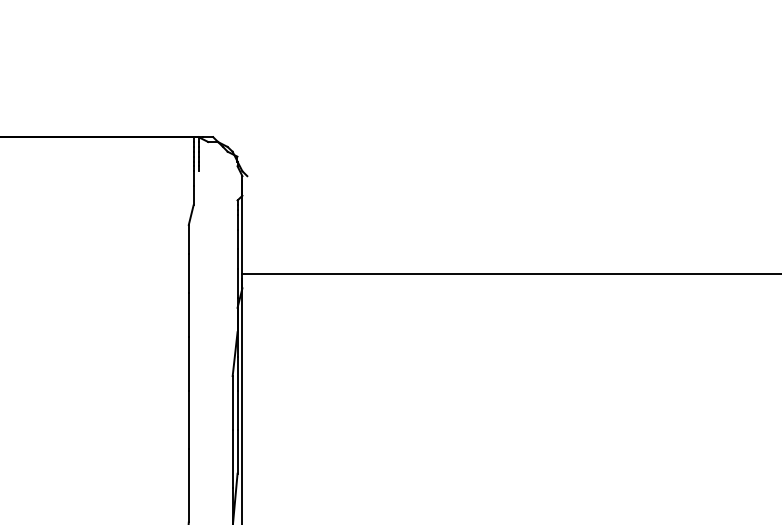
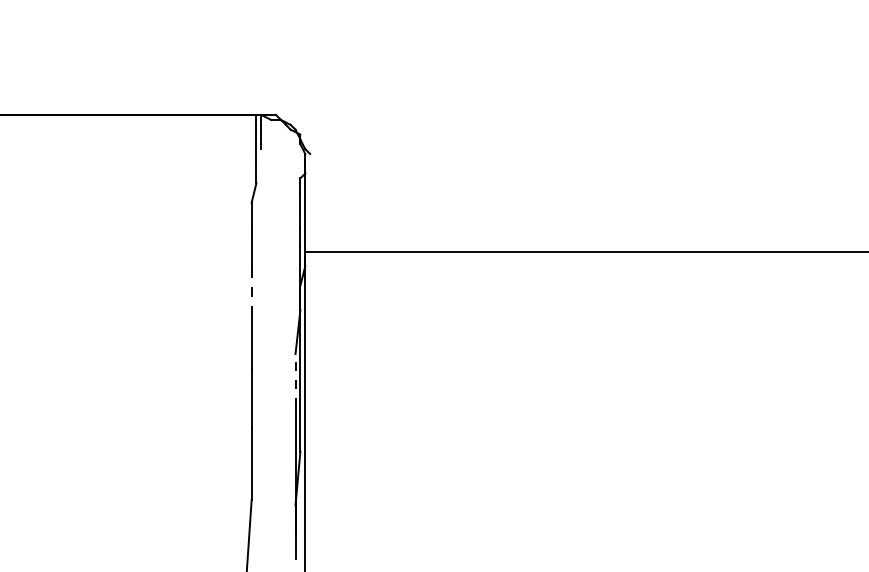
line: (188, 315) -> (251, 293), solid -> dashed
line: (232, 402) -> (295, 380), solid -> dashed

